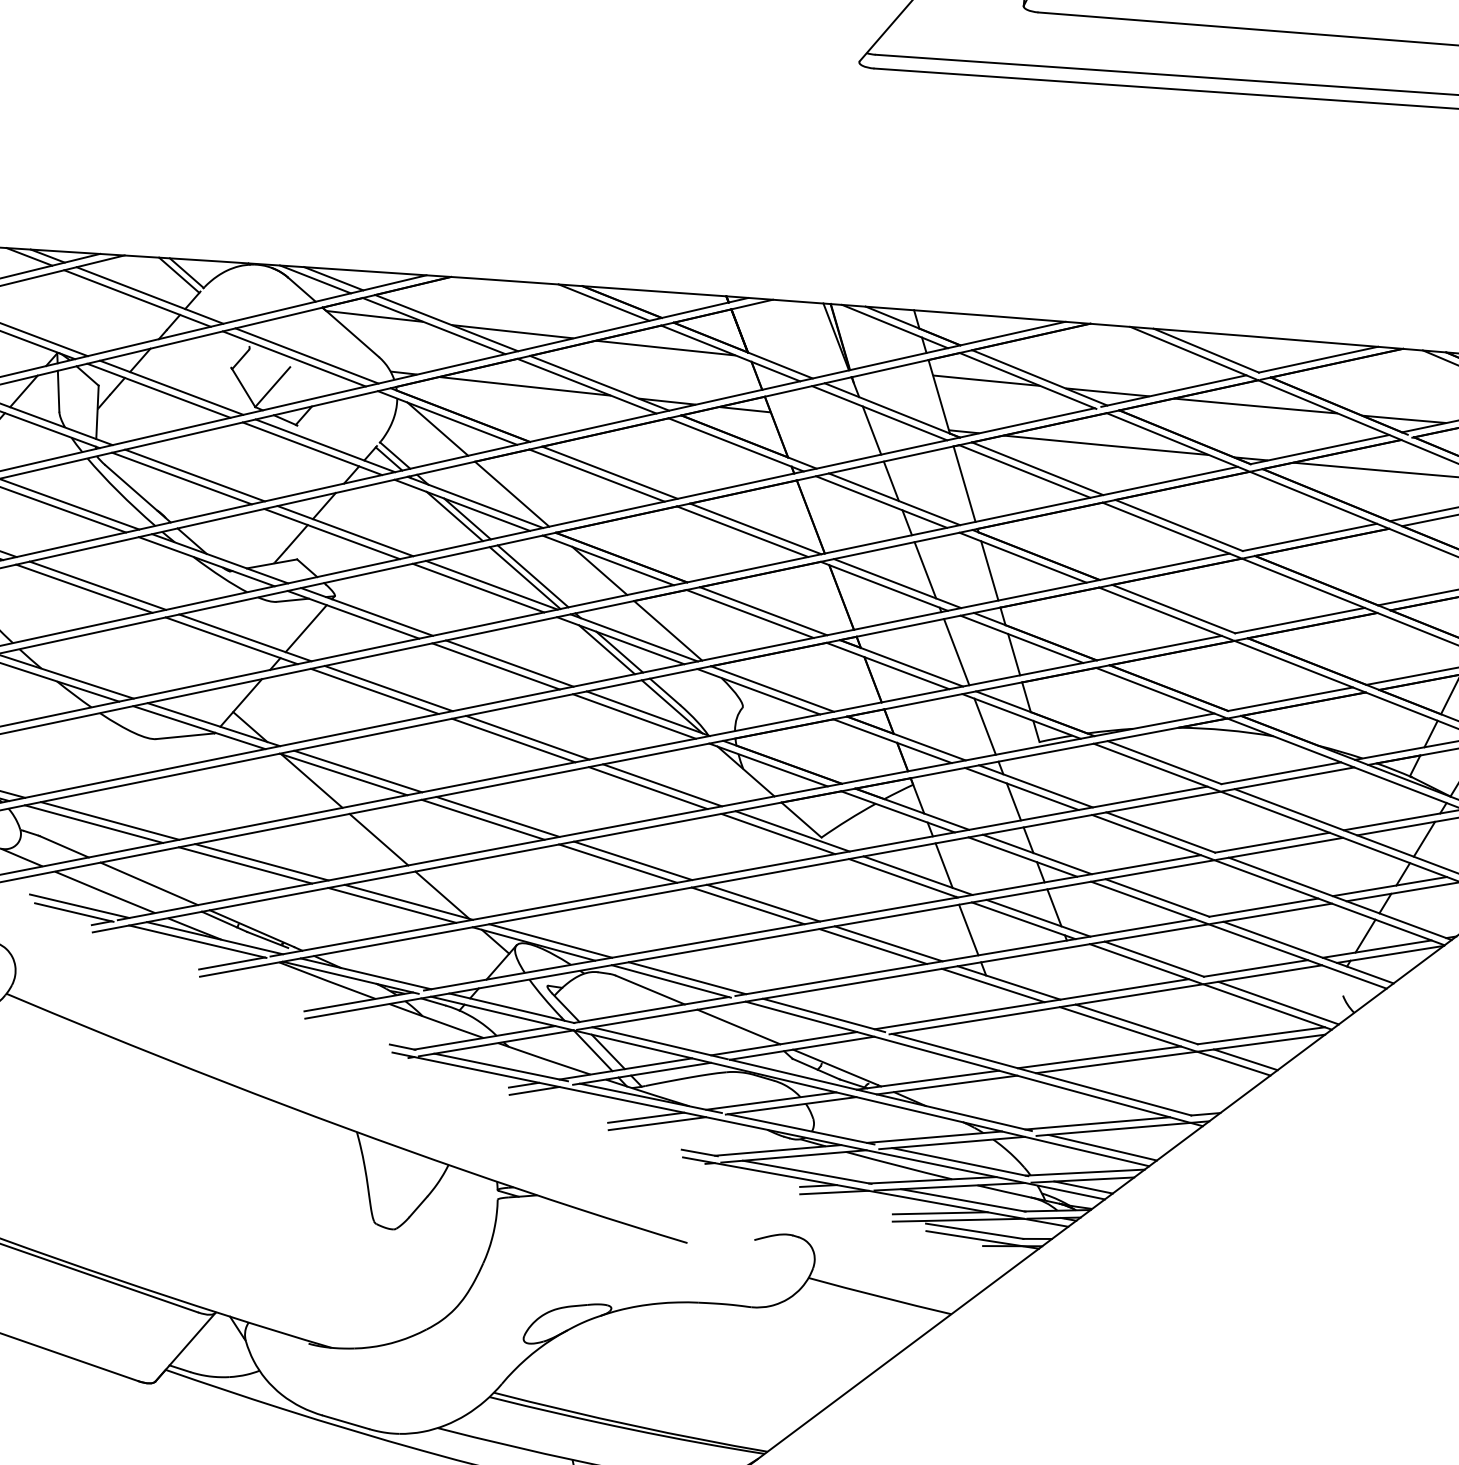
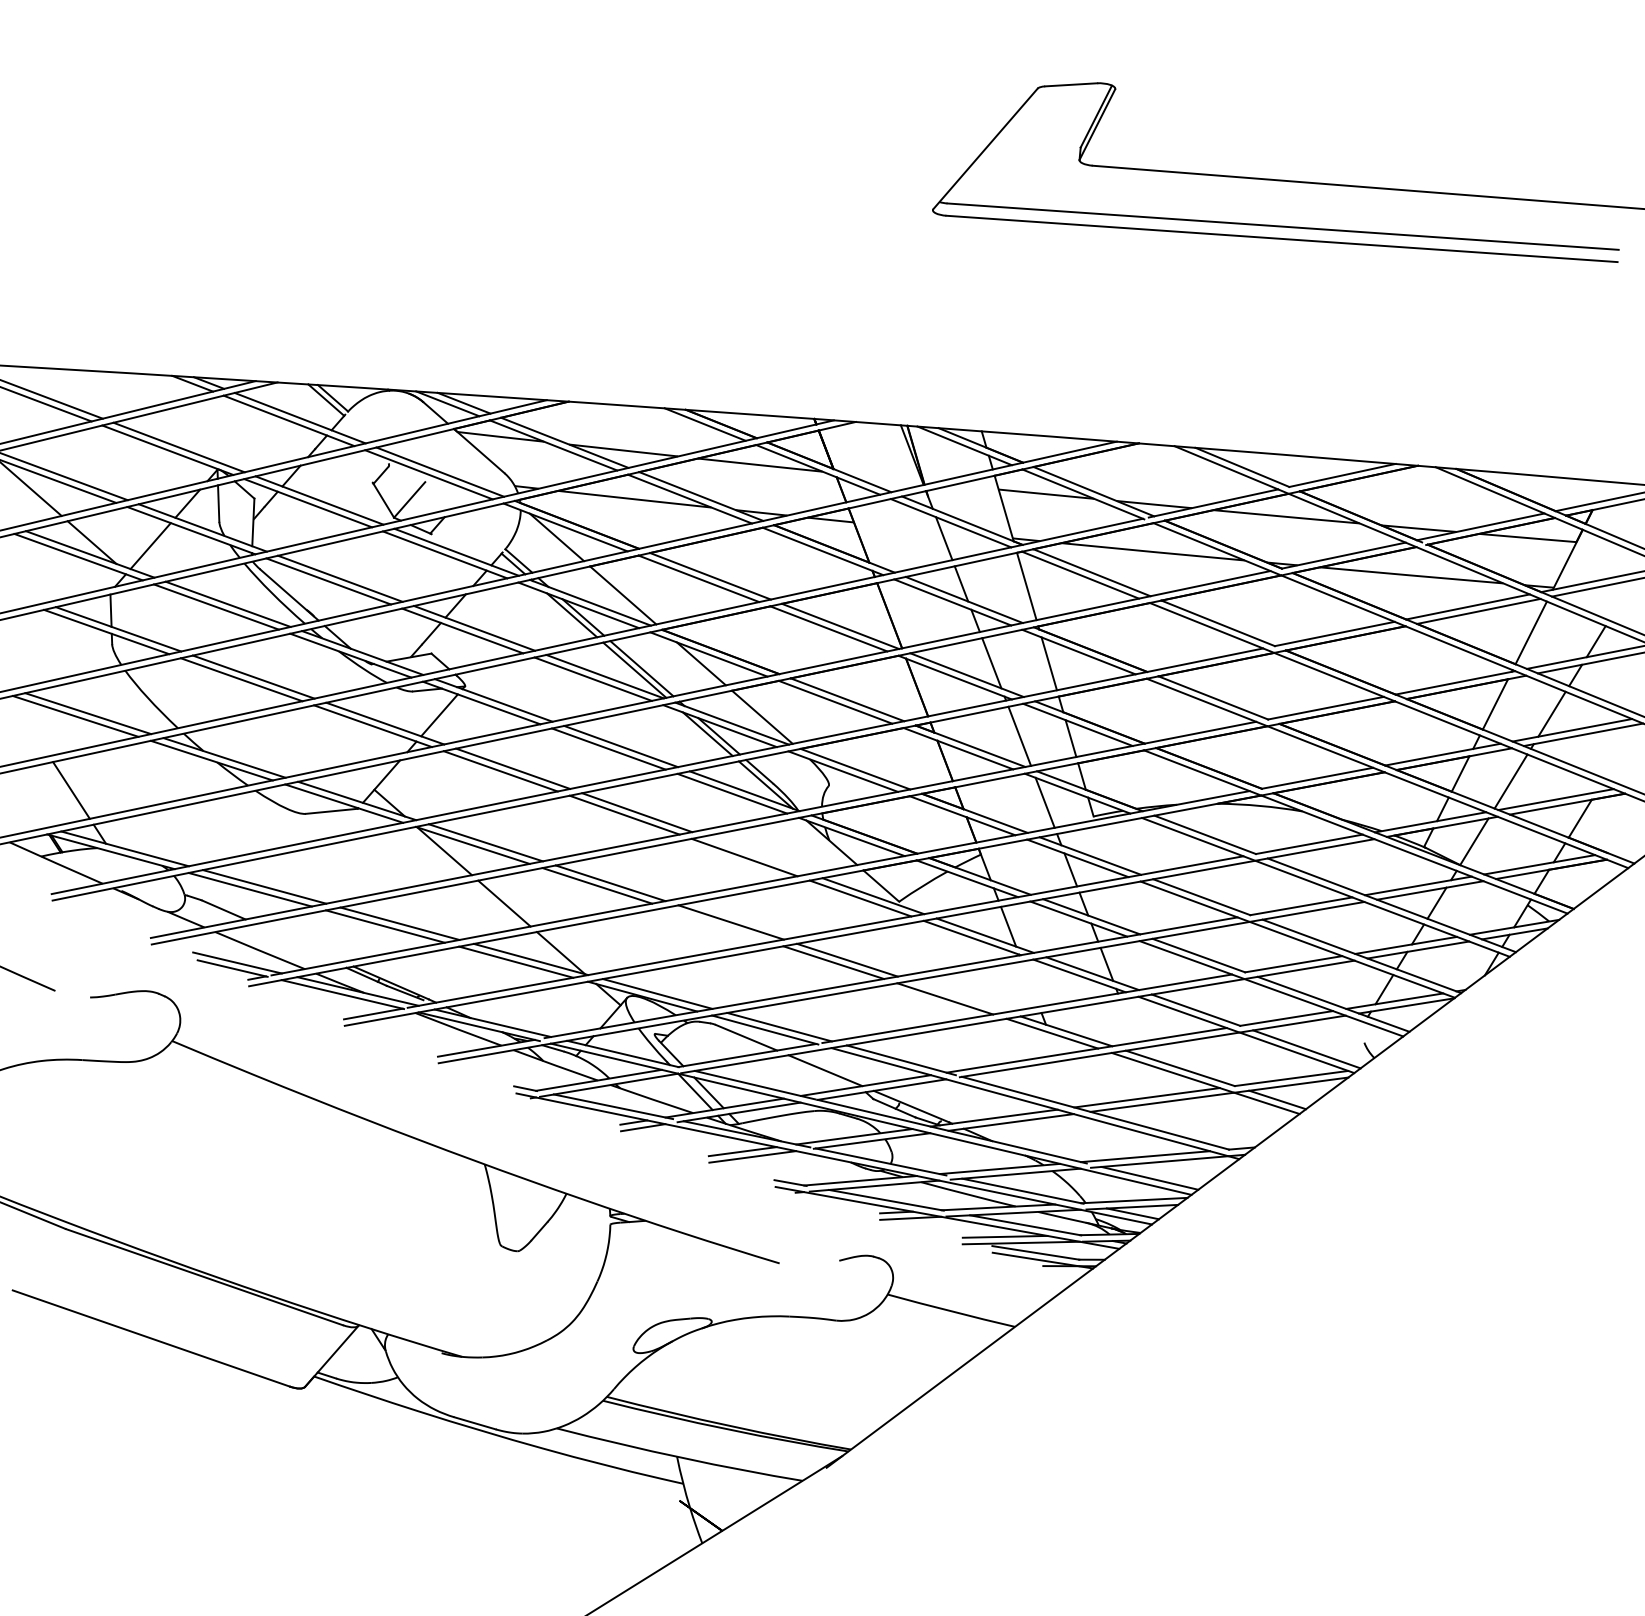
line: (662, 784) -> (757, 854), removed
line: (617, 863) -> (717, 924), removed
line: (149, 883) -> (299, 942), removed
line: (968, 929) -> (1030, 983), removed
line: (889, 943) -> (959, 996), removed

